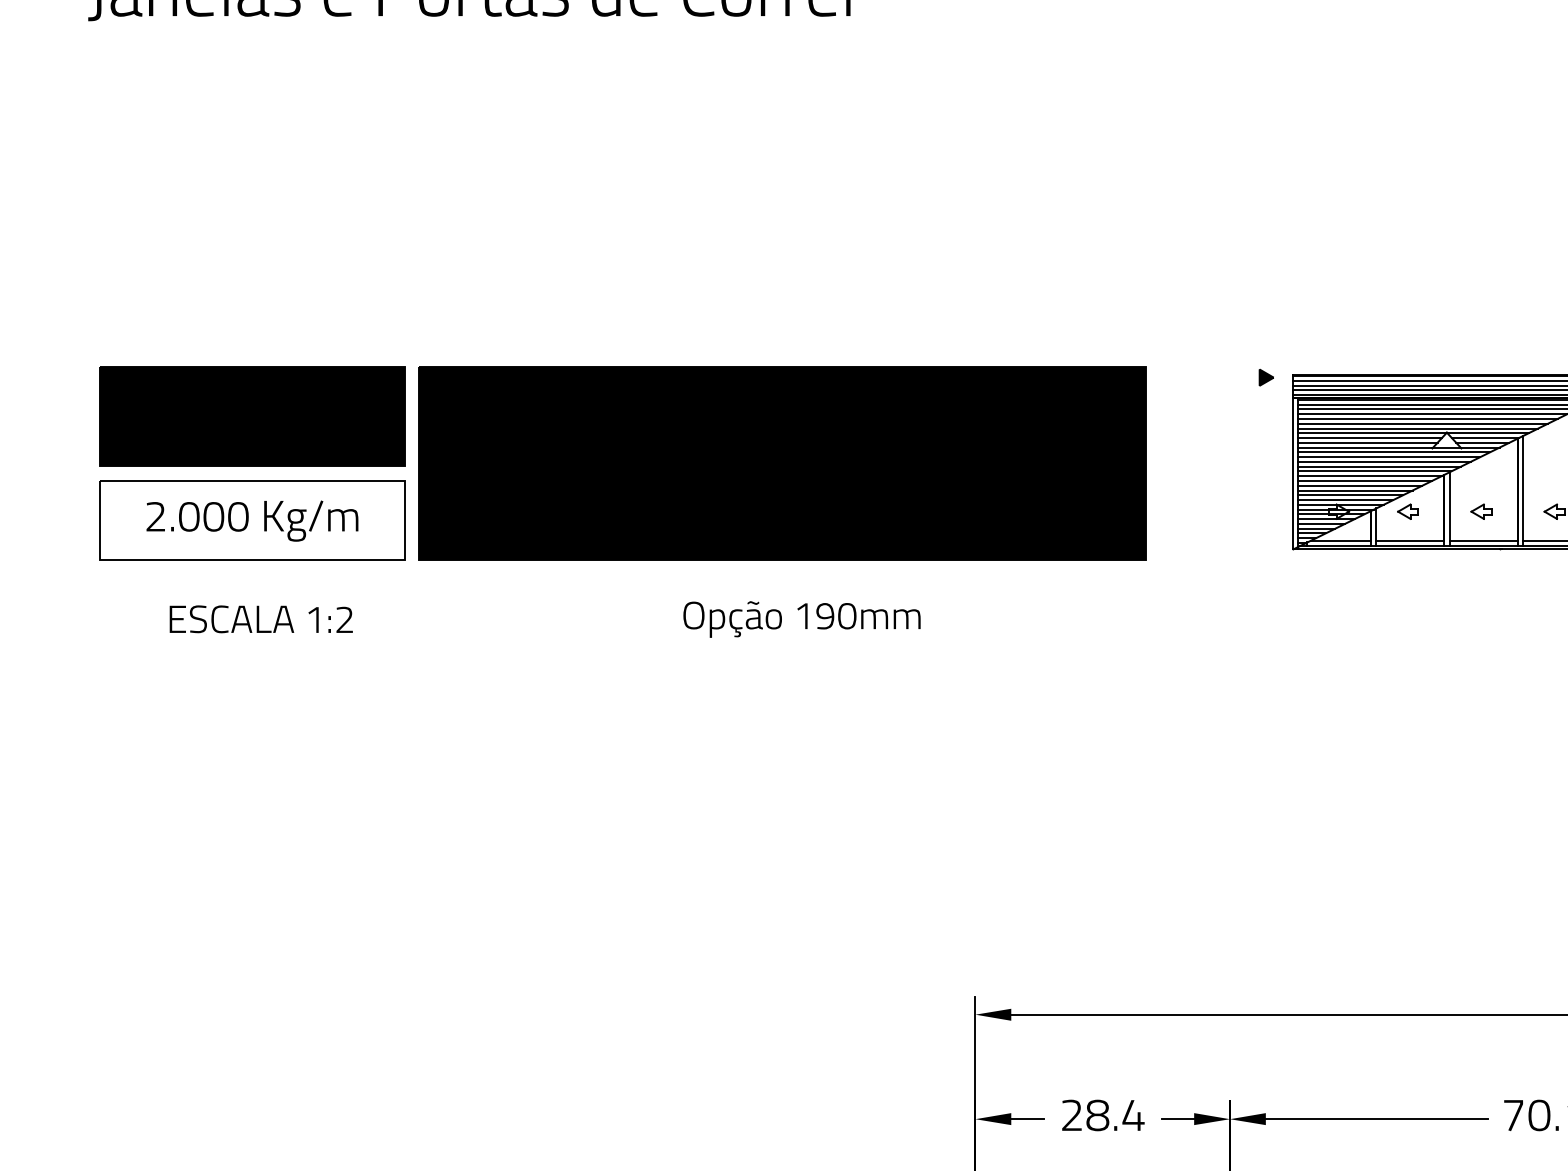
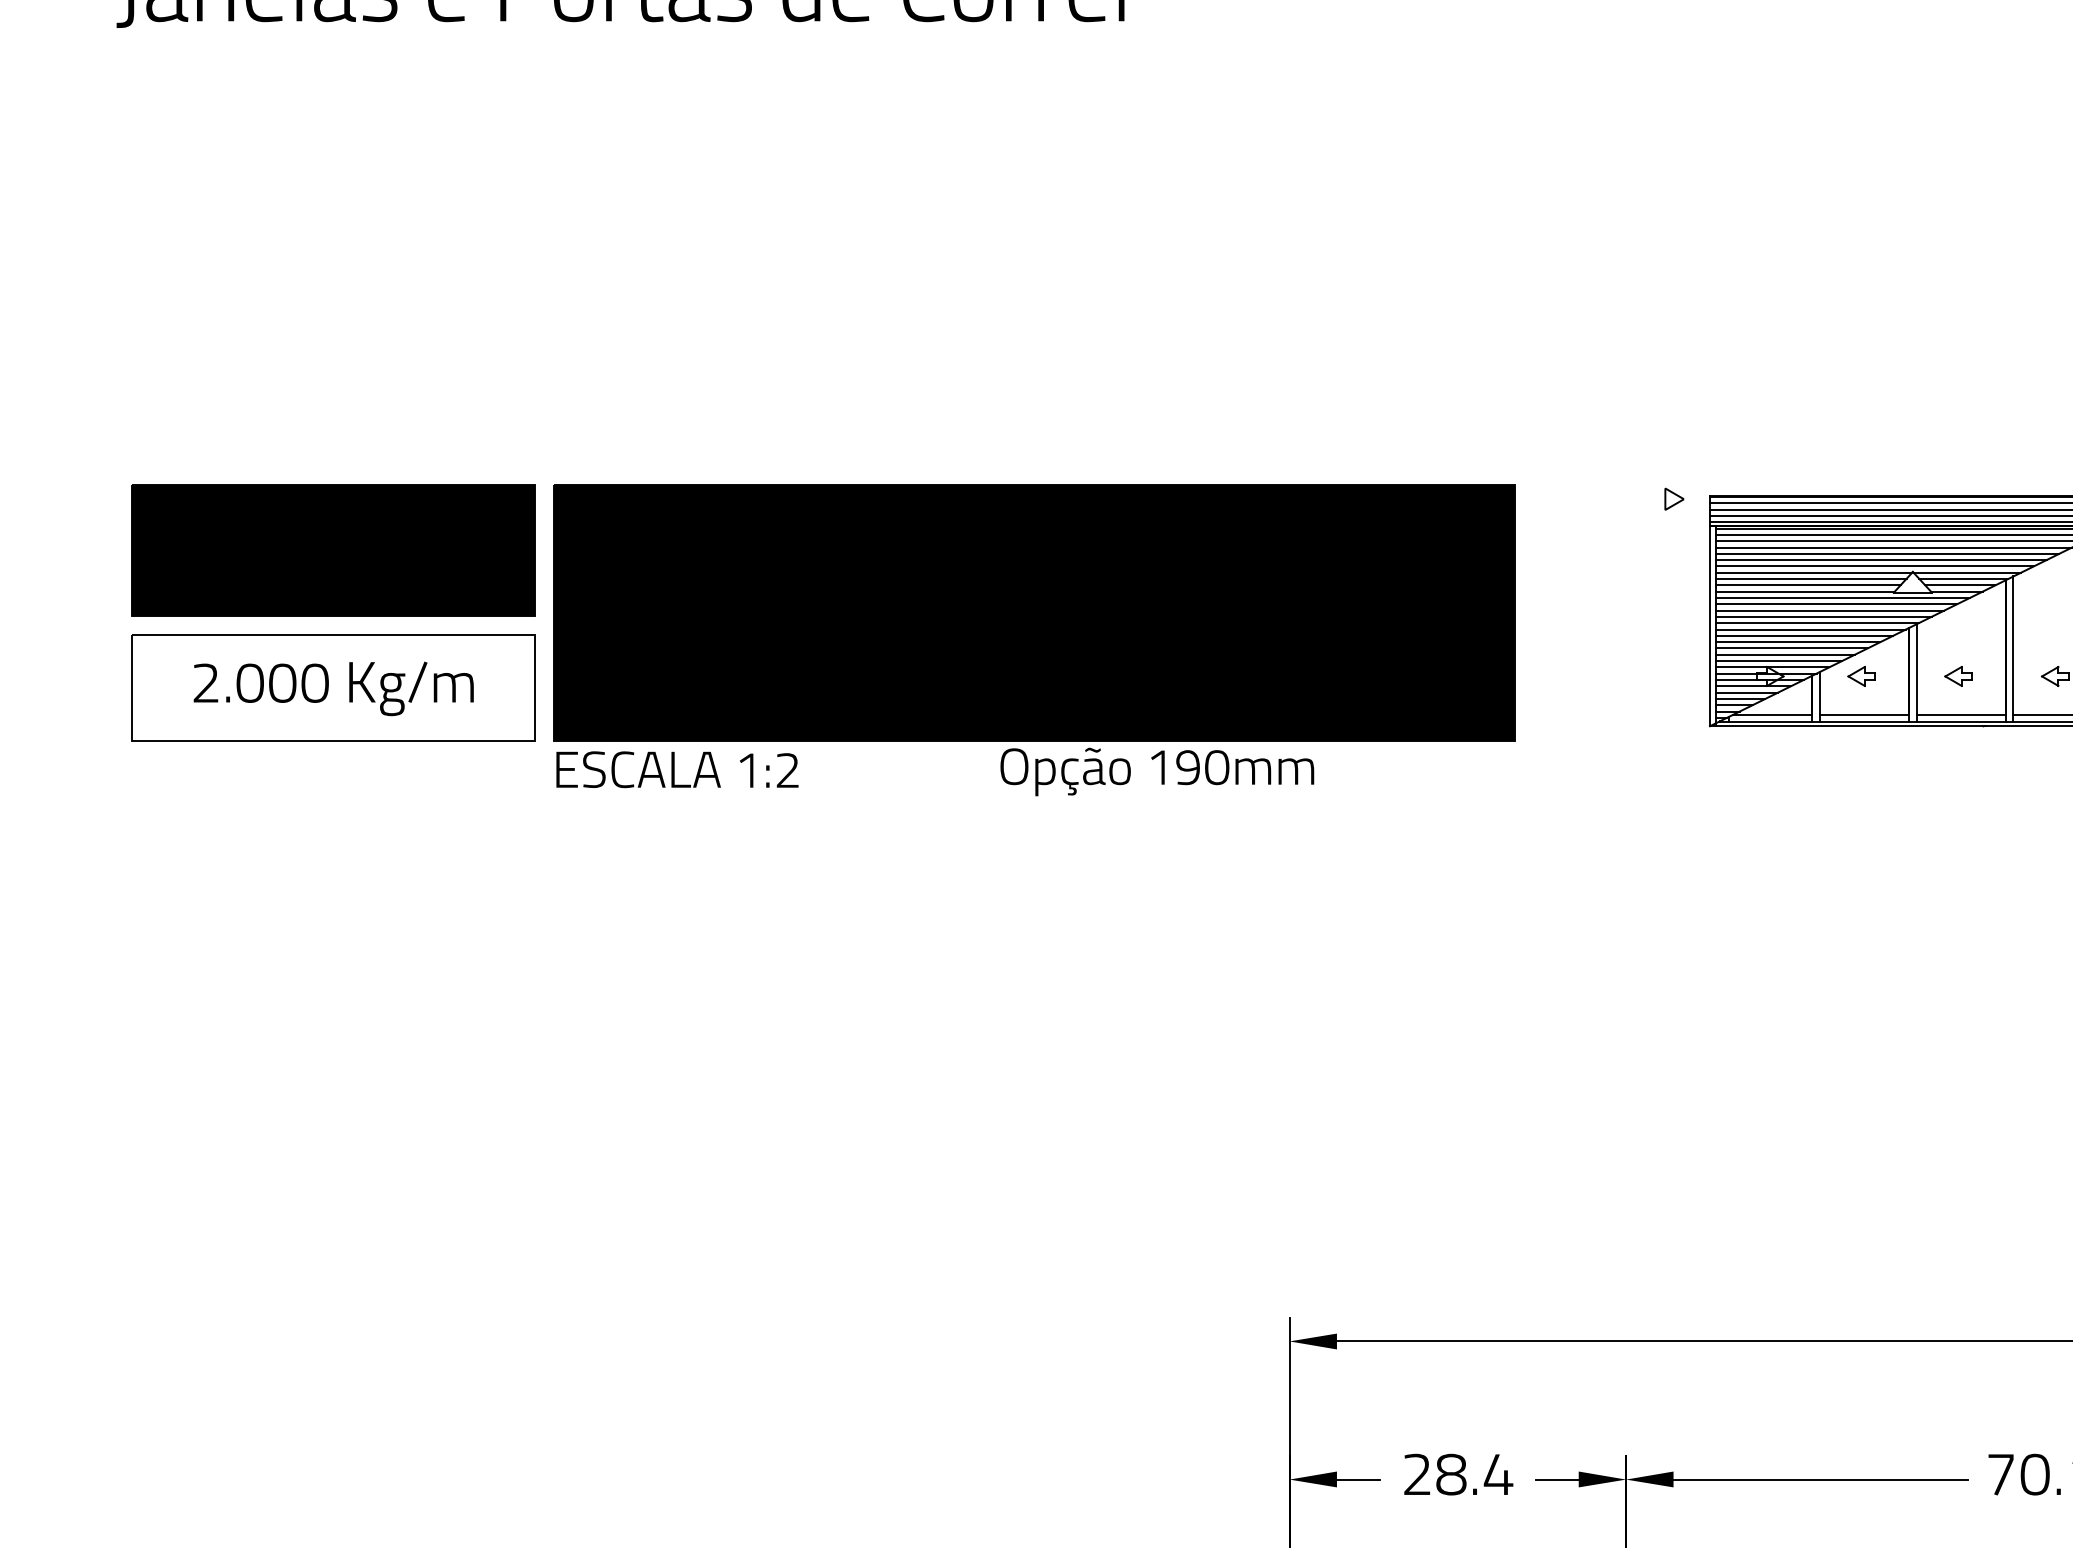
fill: (1266, 377) -> (1674, 499), removed
text: (261, 619) -> (677, 769), moved
text: (802, 619) -> (1157, 771), moved

